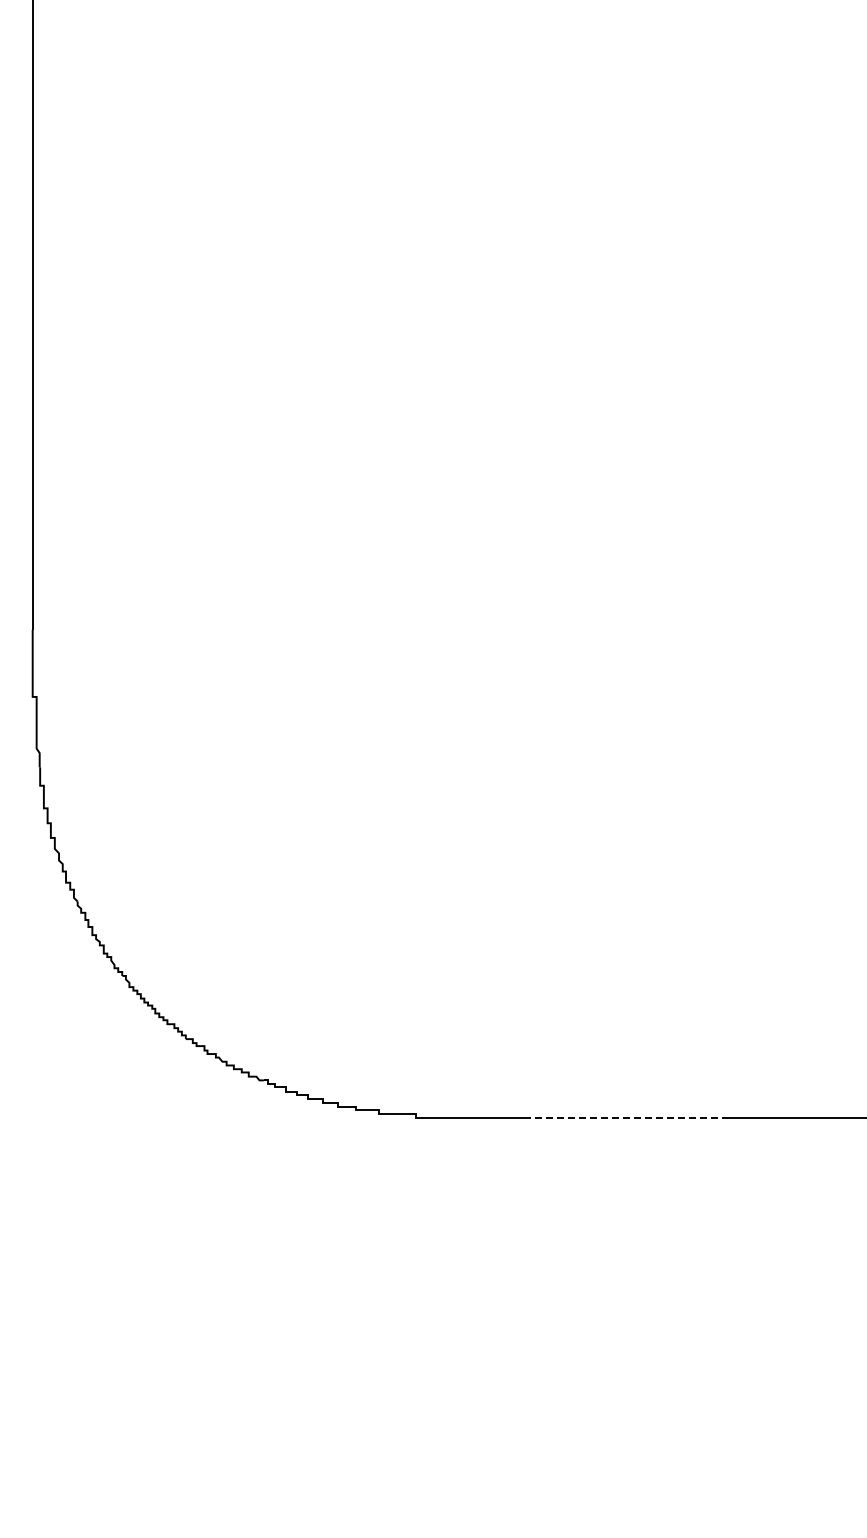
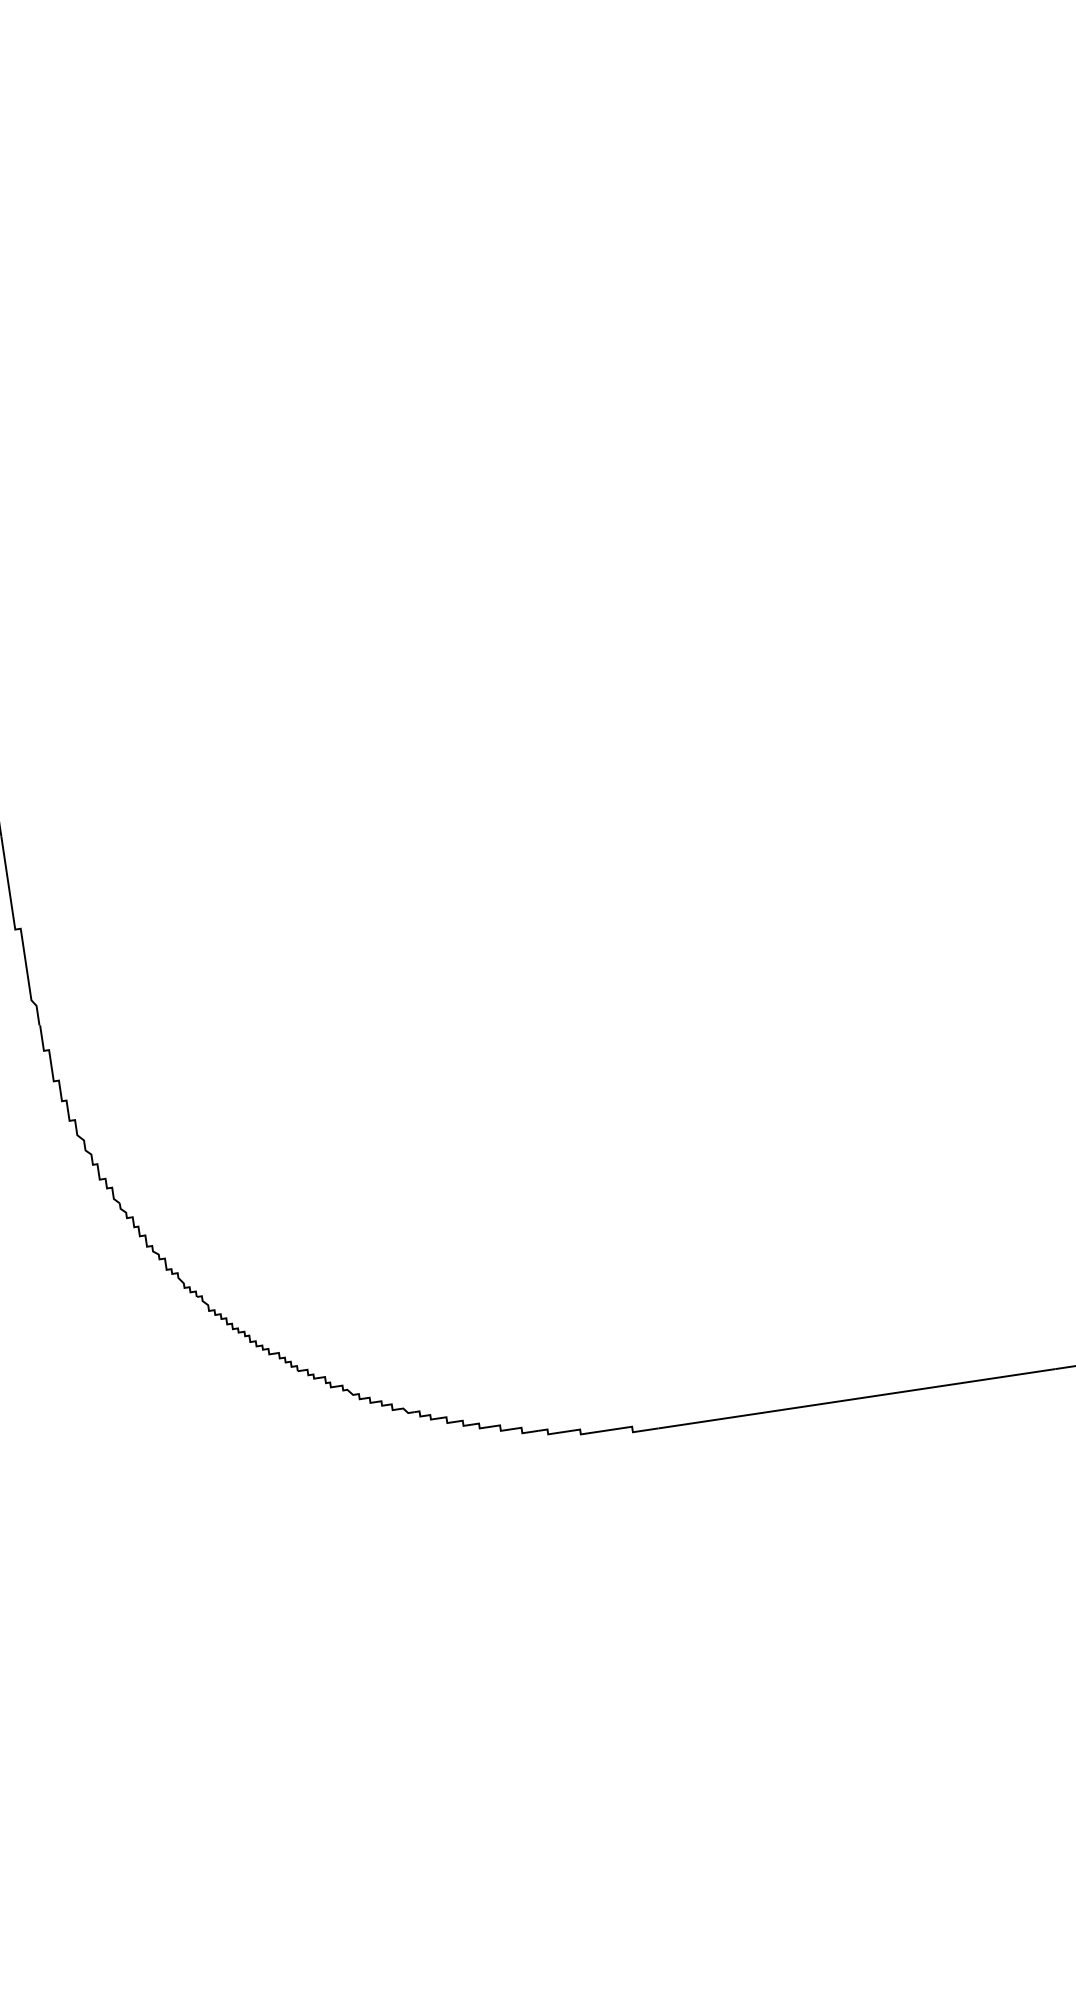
line: (622, 1117) -> (917, 1389), dashed -> solid

